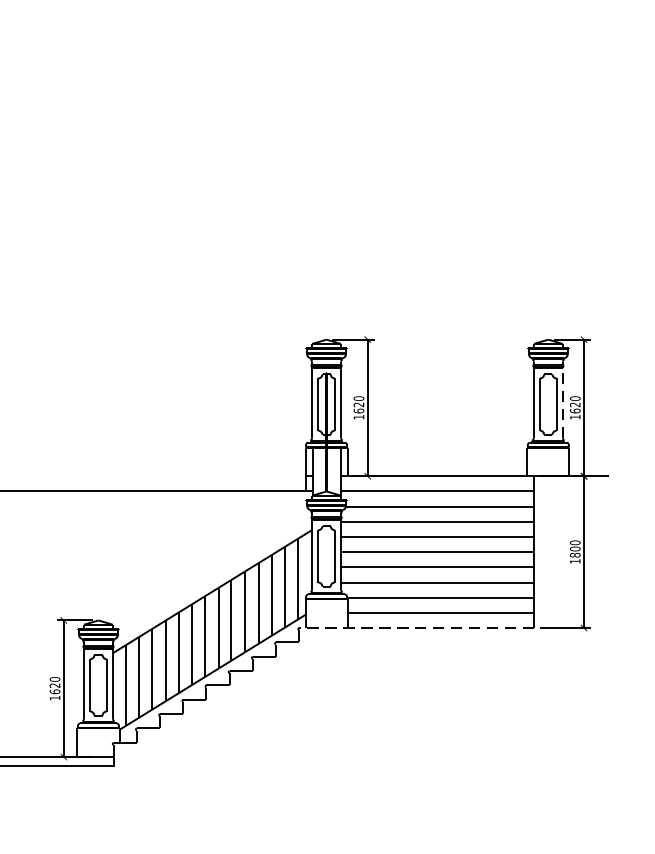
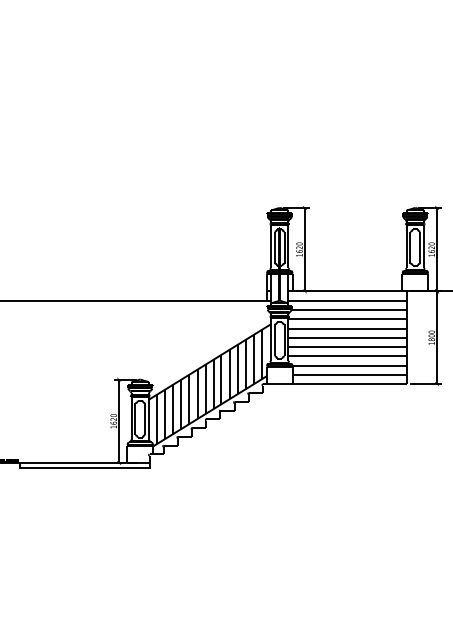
line: (563, 402) -> (424, 246), dashed -> solid
line: (416, 628) -> (334, 384), dashed -> solid

